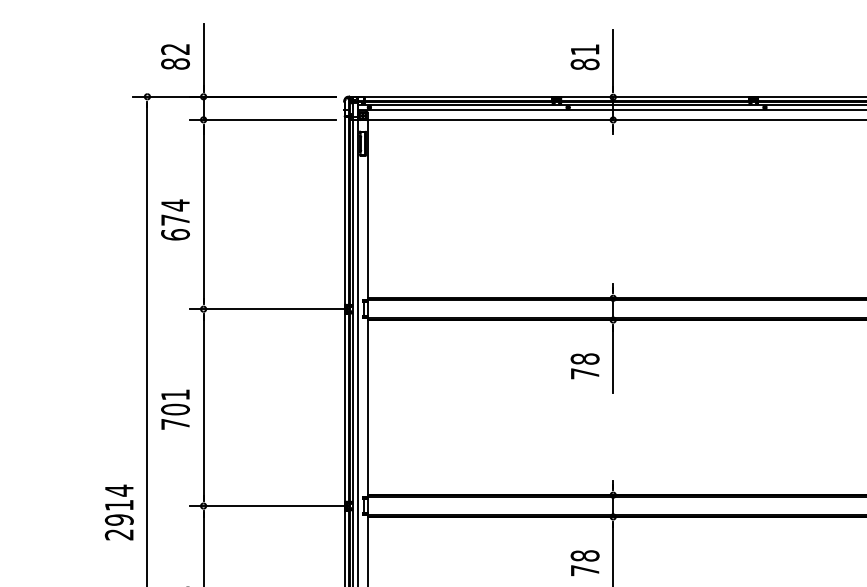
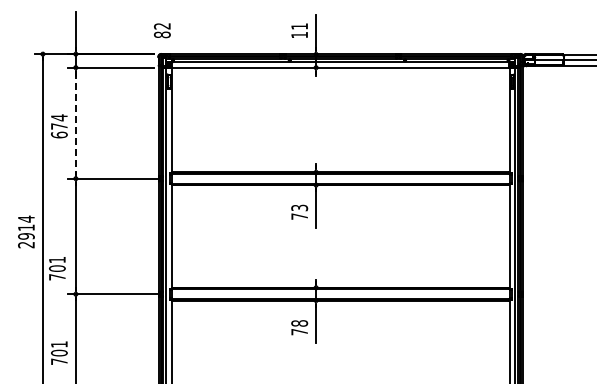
text: (175, 56) -> (162, 30), moved
text: (584, 63) -> (299, 34), 81 -> 11
line: (202, 215) -> (75, 123), solid -> dashed
text: (584, 358) -> (299, 207), 78 -> 73
text: (175, 409) -> (57, 268), moved
text: (119, 511) -> (26, 231), moved

